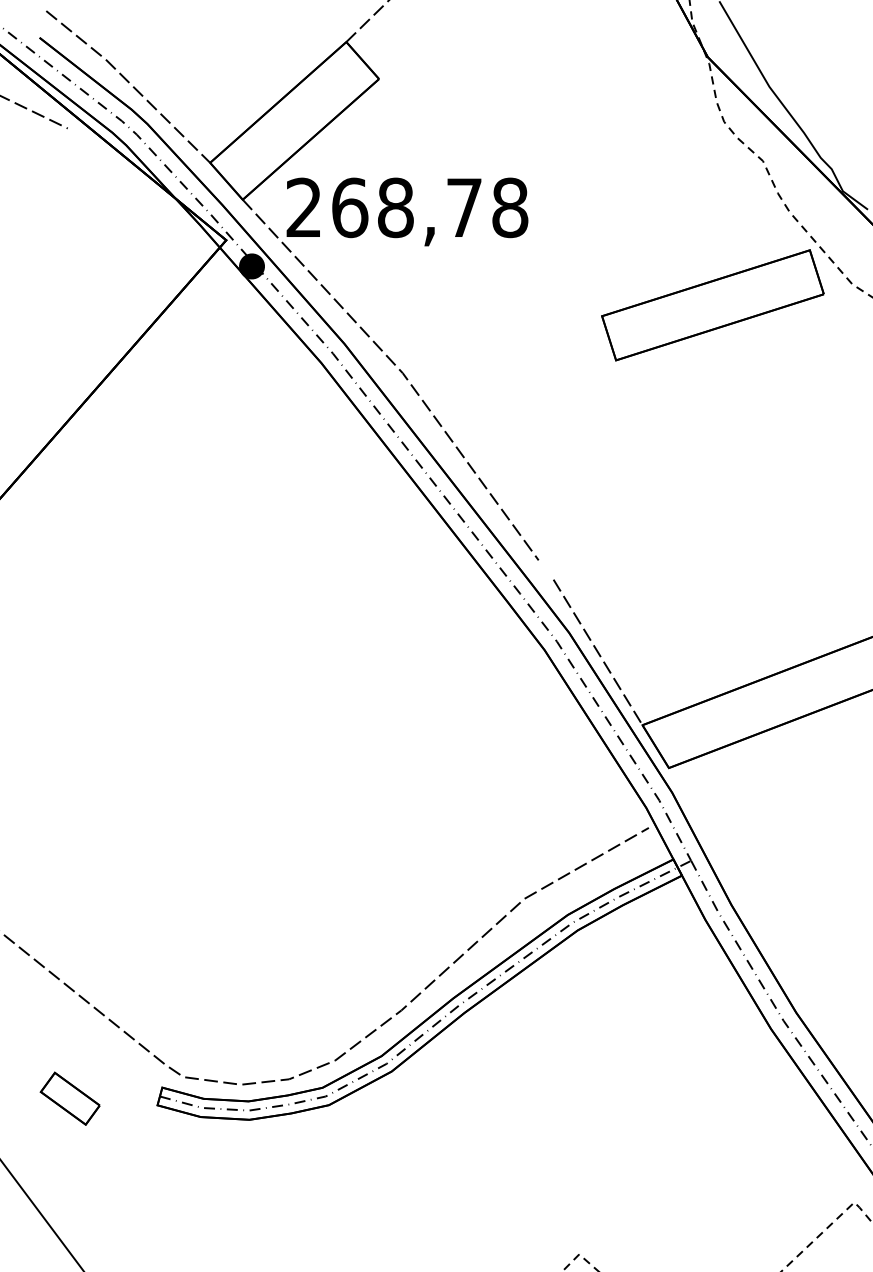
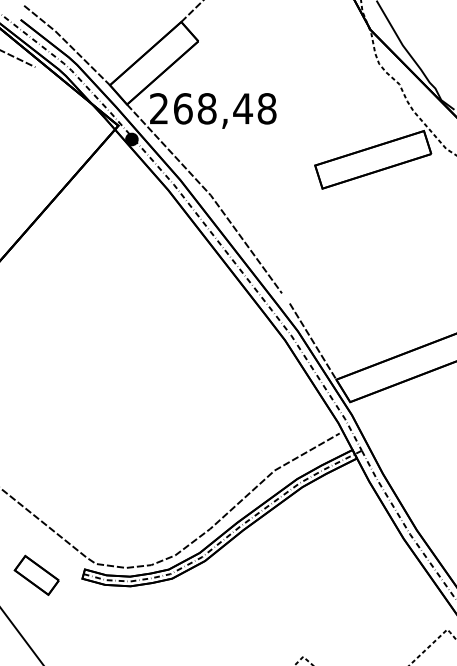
text: (465, 207) -> (243, 108), 268,78 -> 268,48
part: (69, 1097) -> (36, 574), size x1.43

